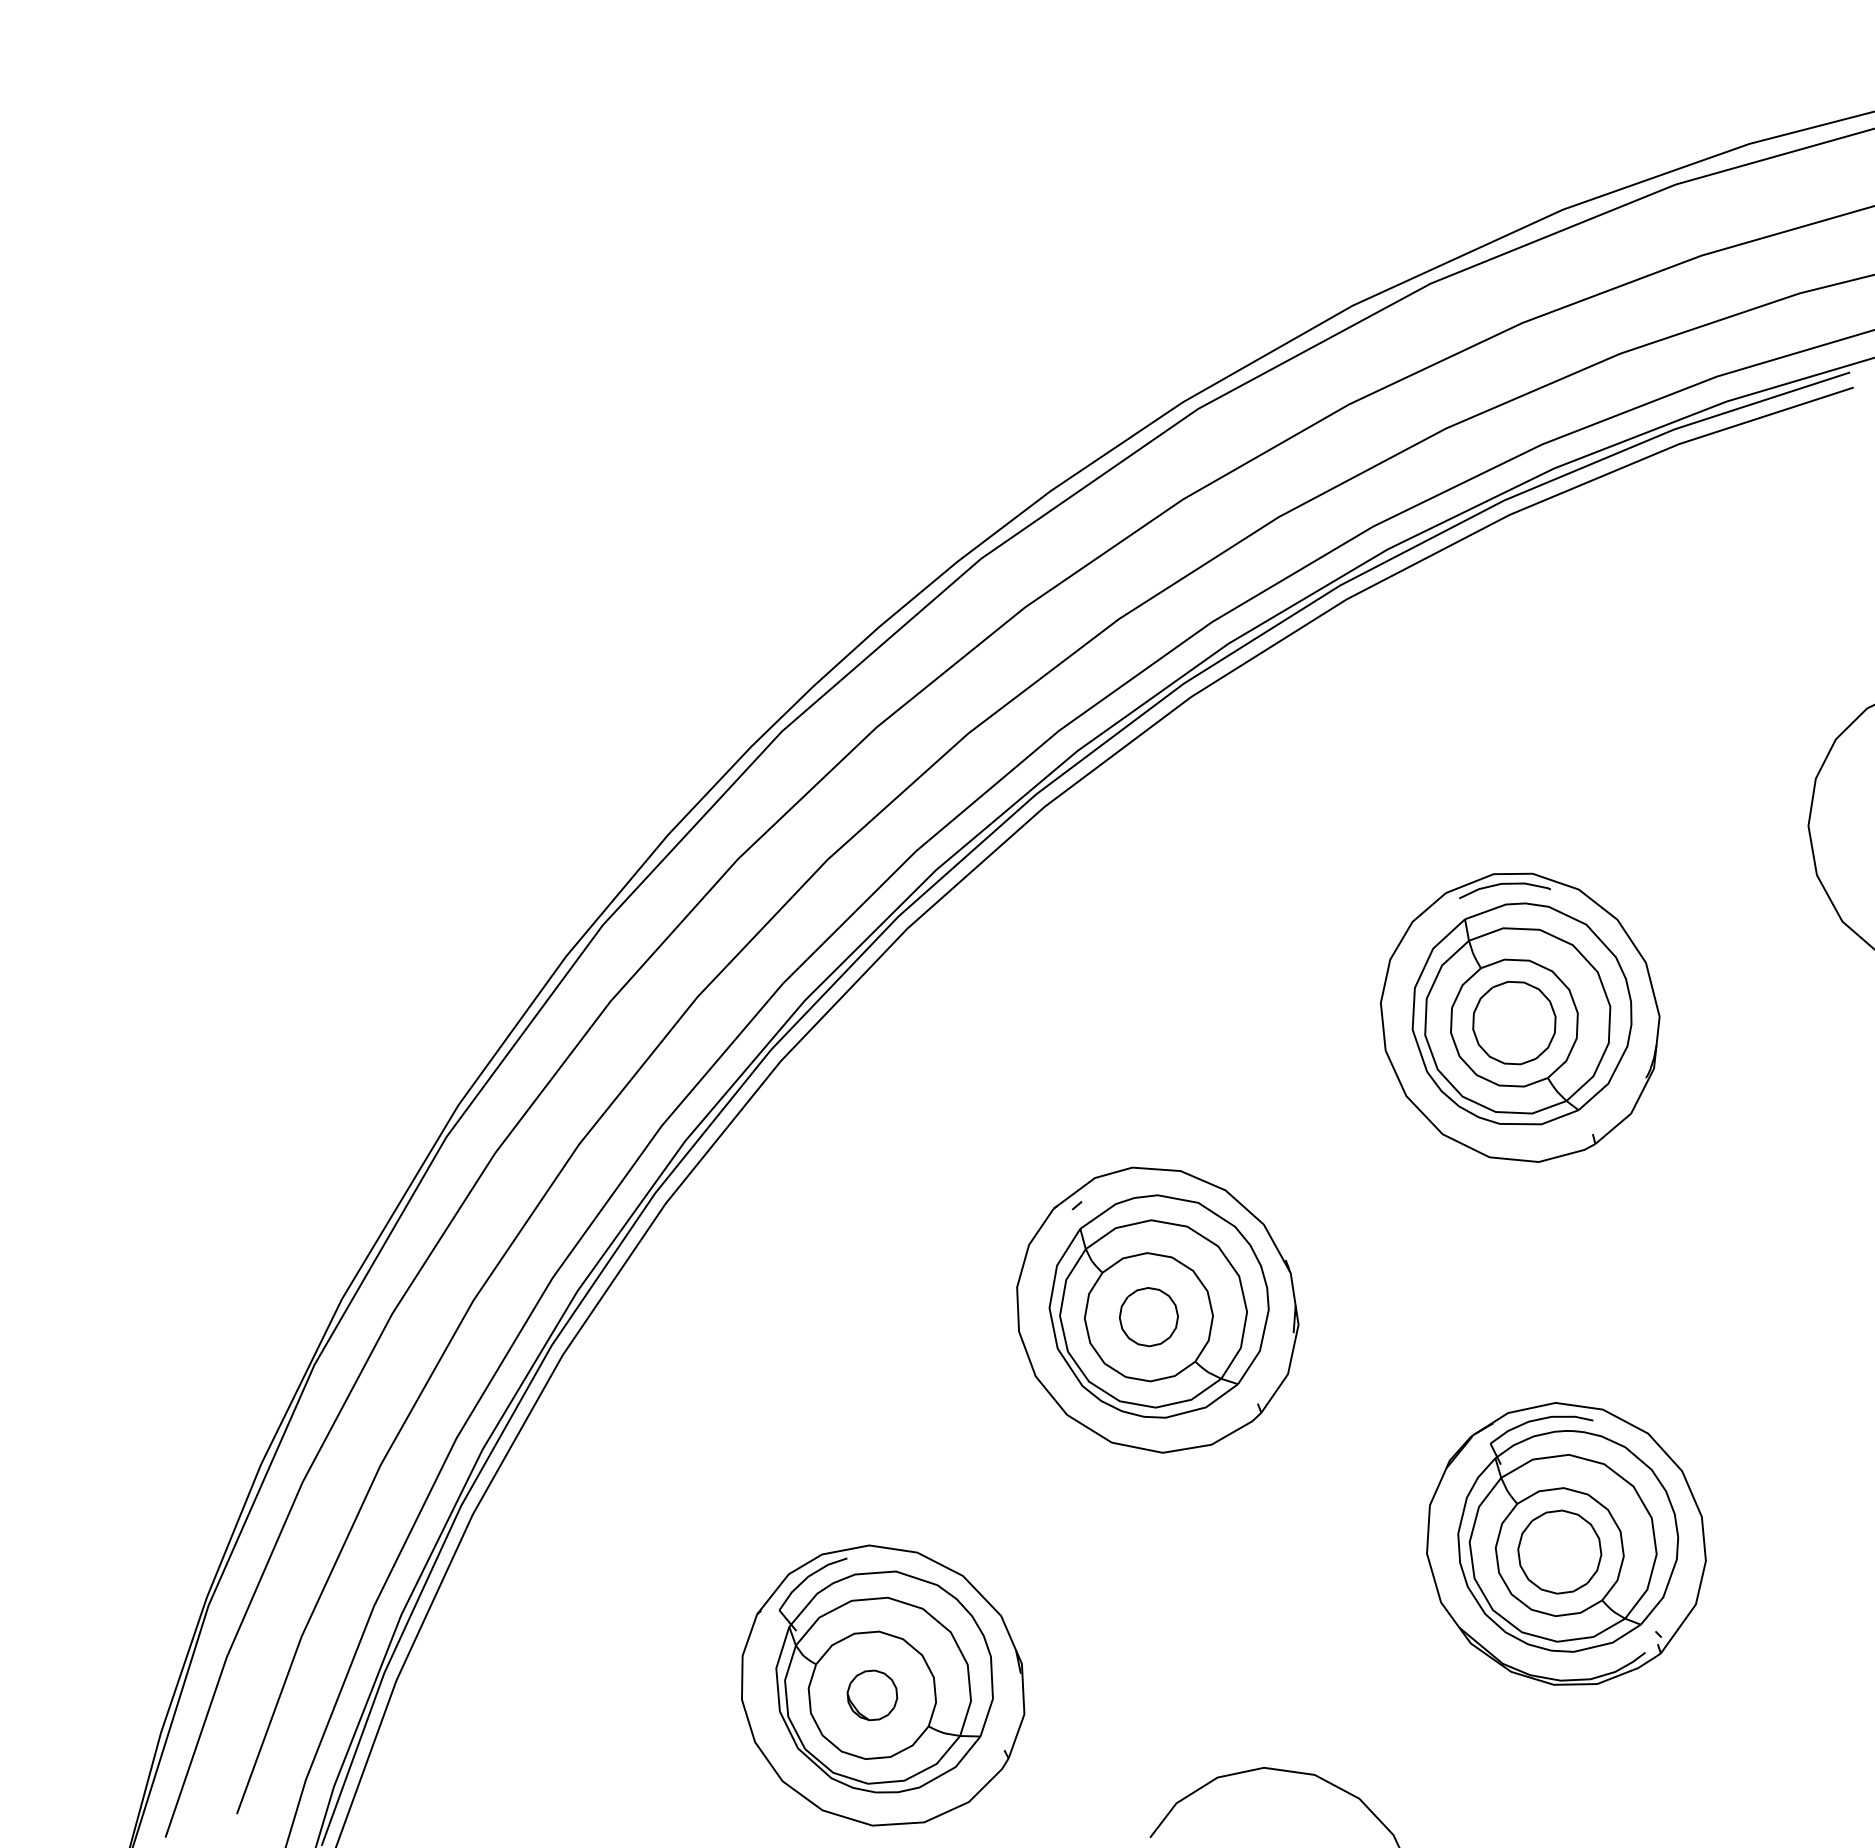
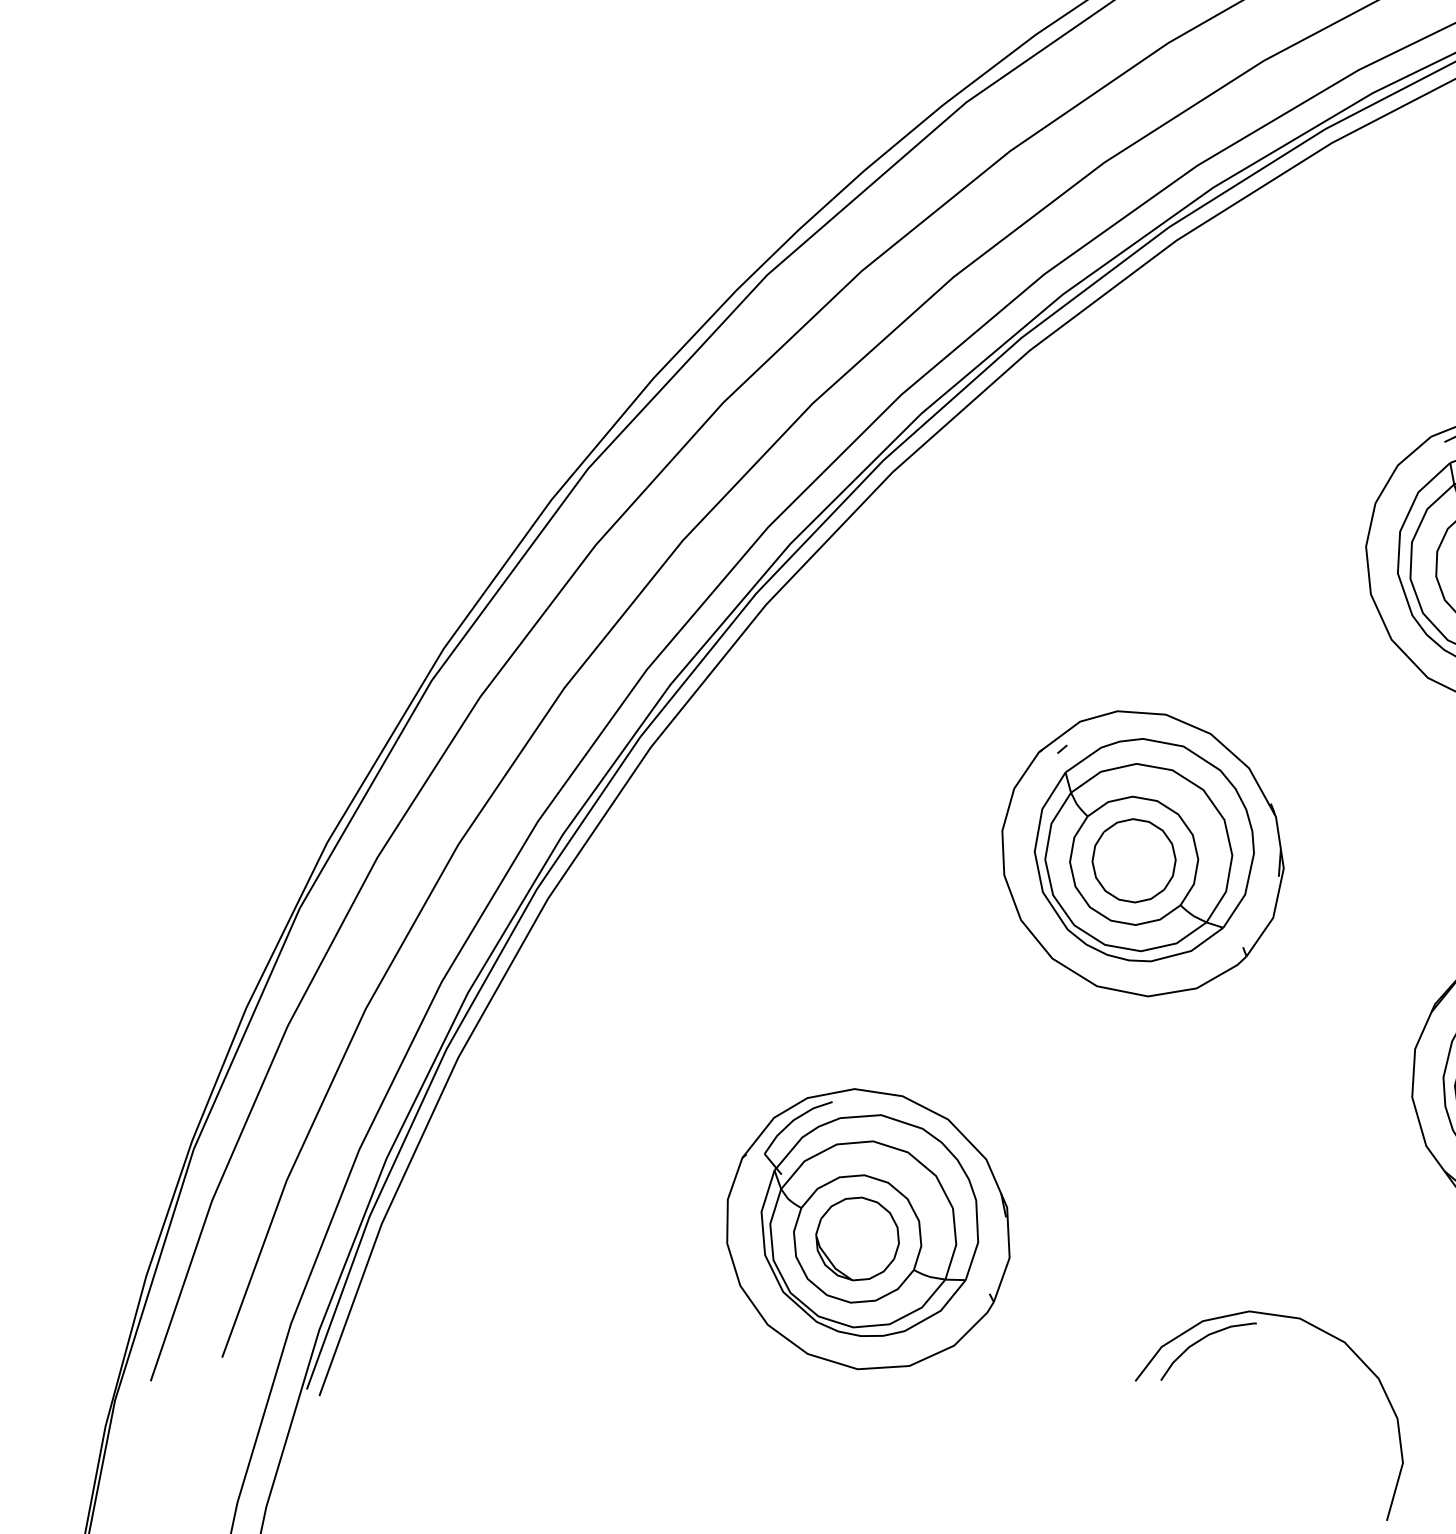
part: (1148, 1316) -> (1133, 860), size x1.43
part: (872, 1695) -> (857, 1239), size x1.67
part: (1217, 1796) -> (1202, 1340), added

